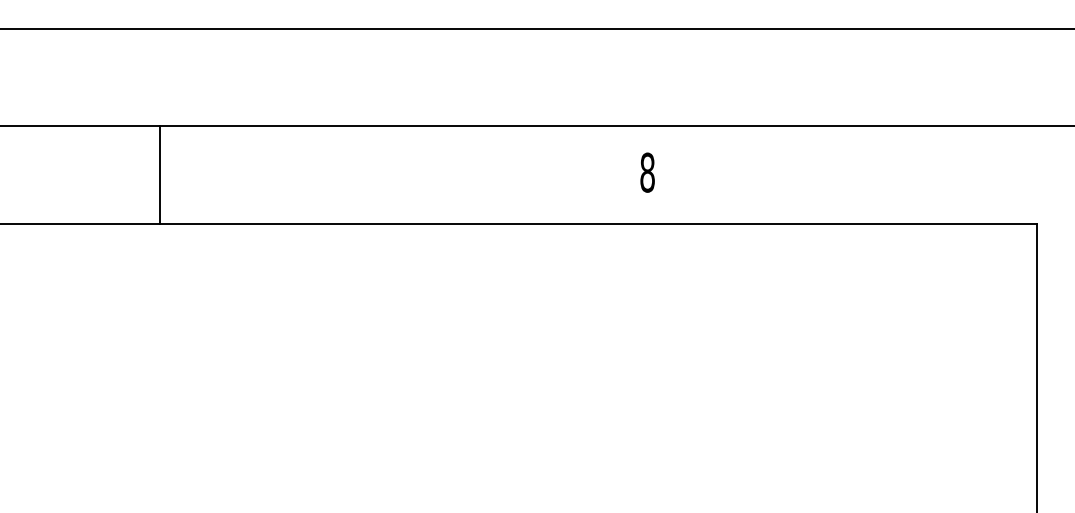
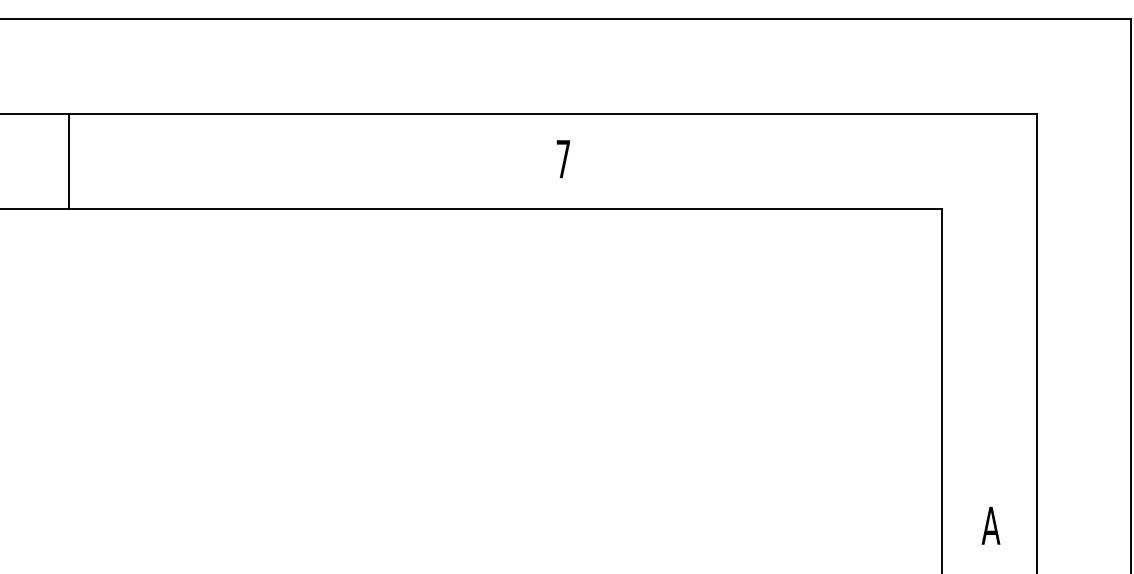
text: (647, 171) -> (563, 158), 8 -> 7
line: (160, 175) -> (69, 161), moved

